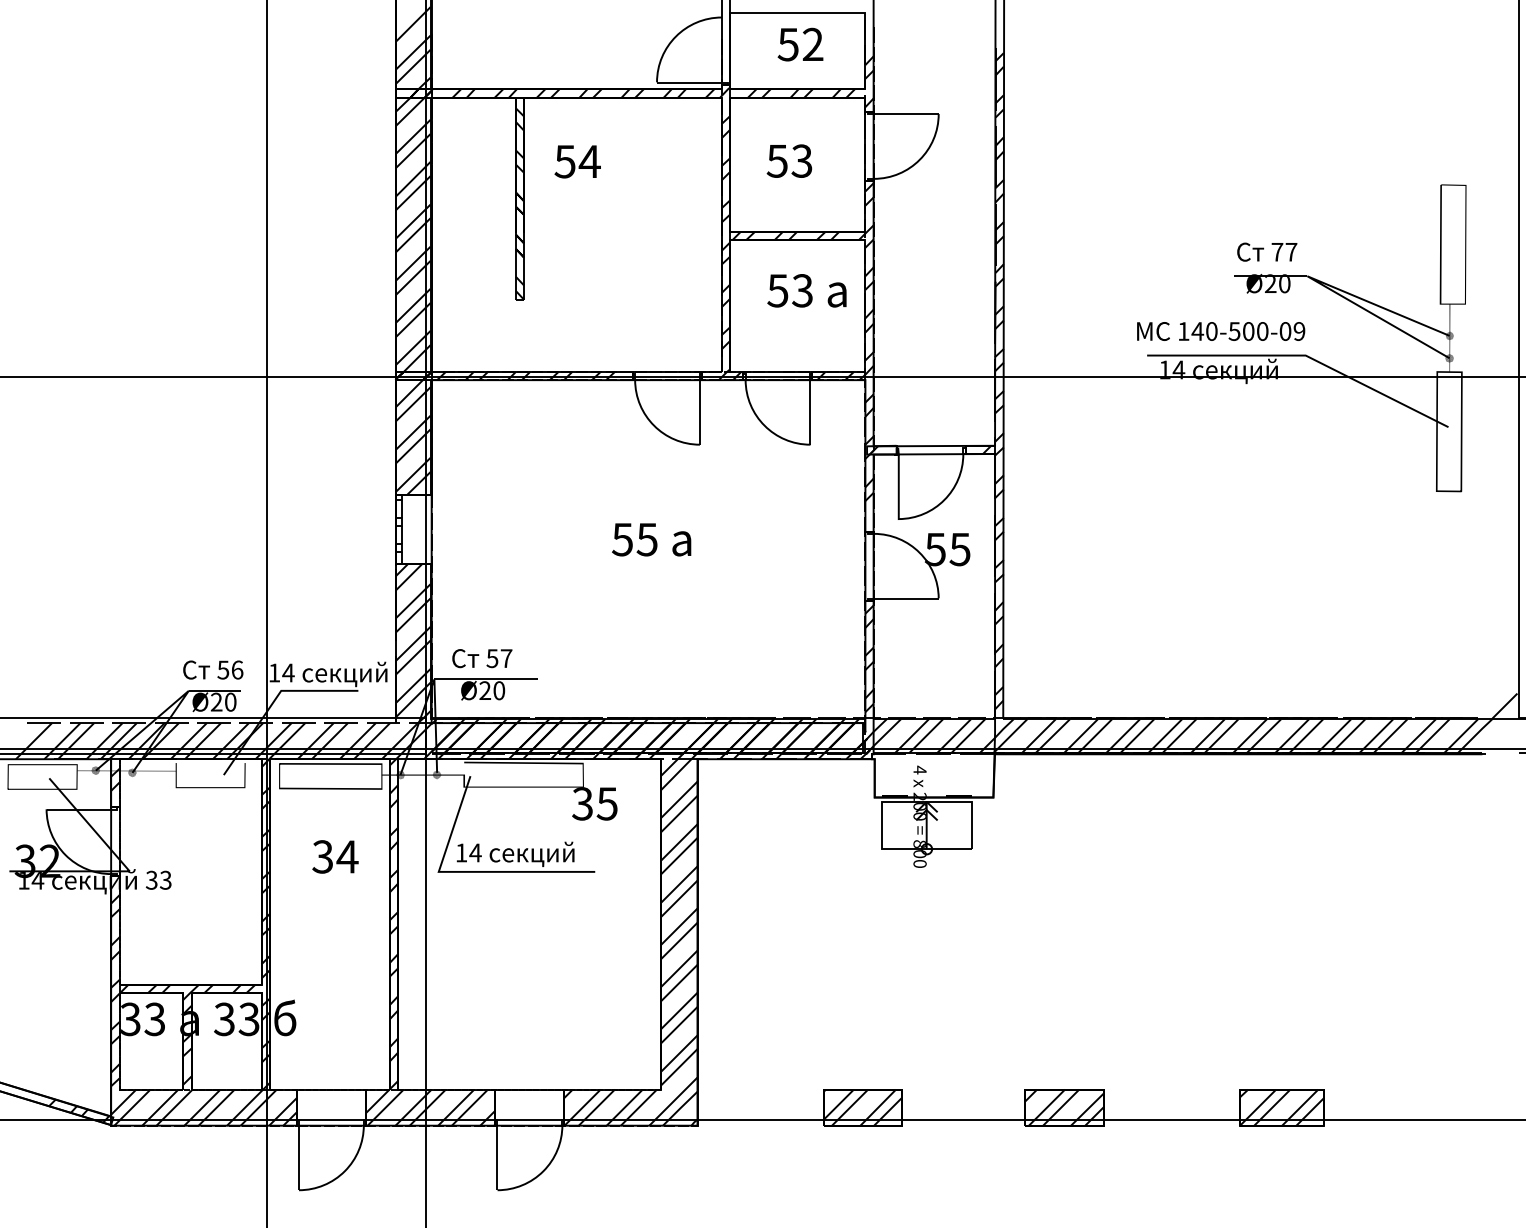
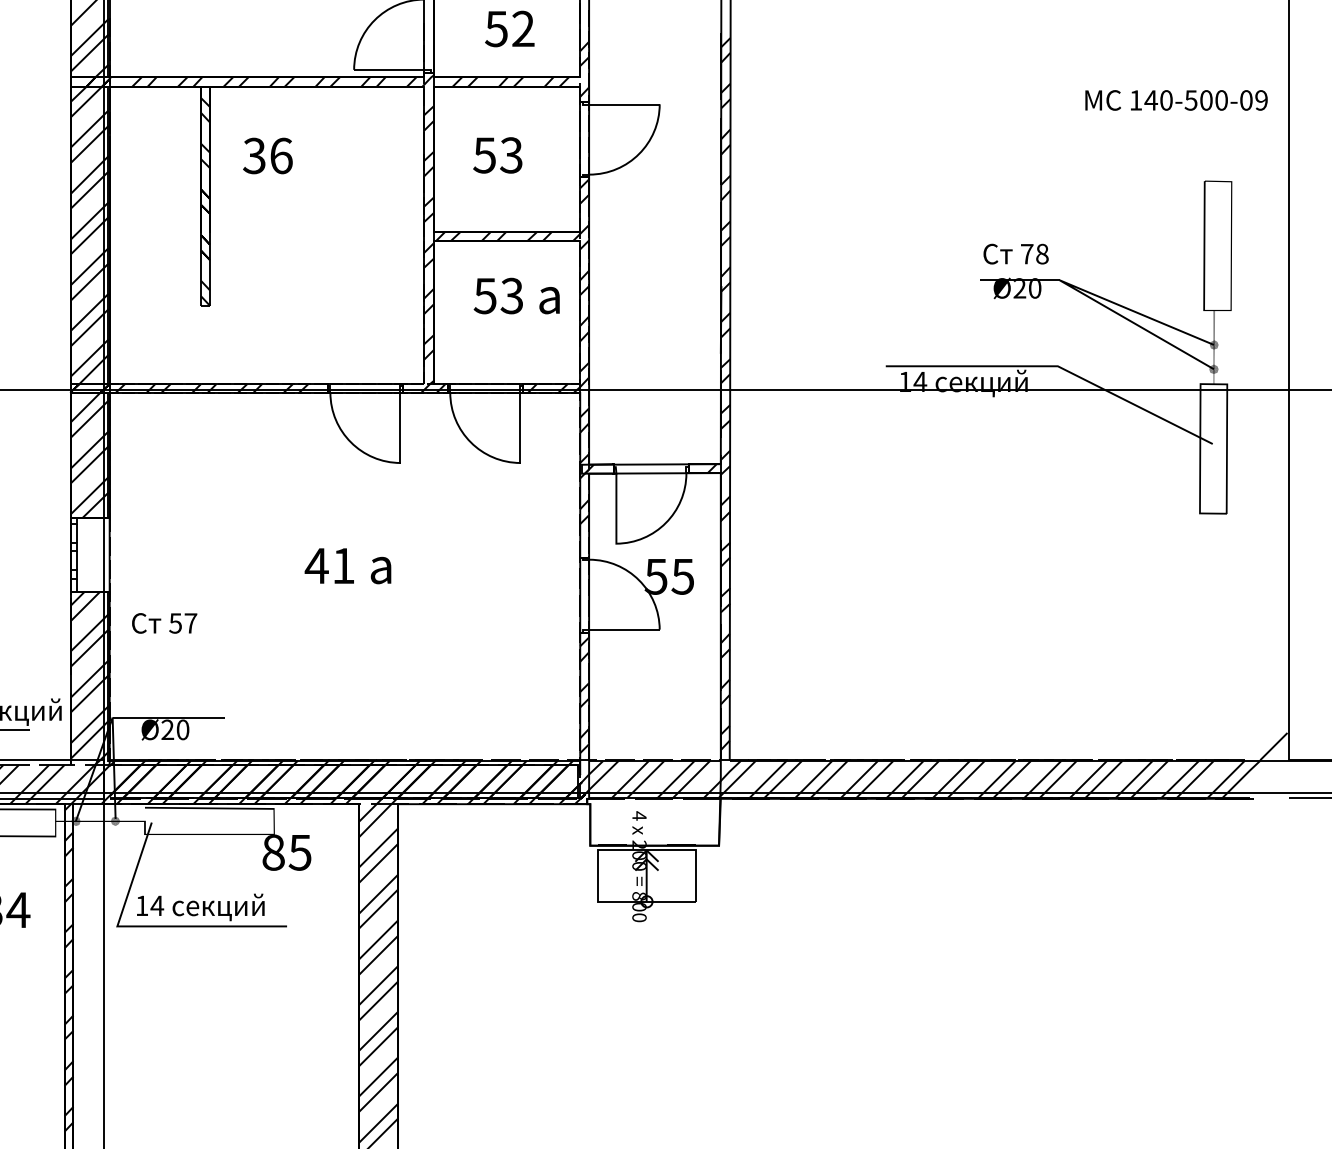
text: (577, 161) -> (267, 155), 54 -> 36
text: (1291, 251) -> (1042, 253), 77 -> 78
text: (1221, 331) -> (1176, 100), moved
text: (634, 539) -> (329, 565), 55 -> 41
text: (482, 658) -> (164, 623), moved
text: (582, 803) -> (273, 852), 35 -> 85

